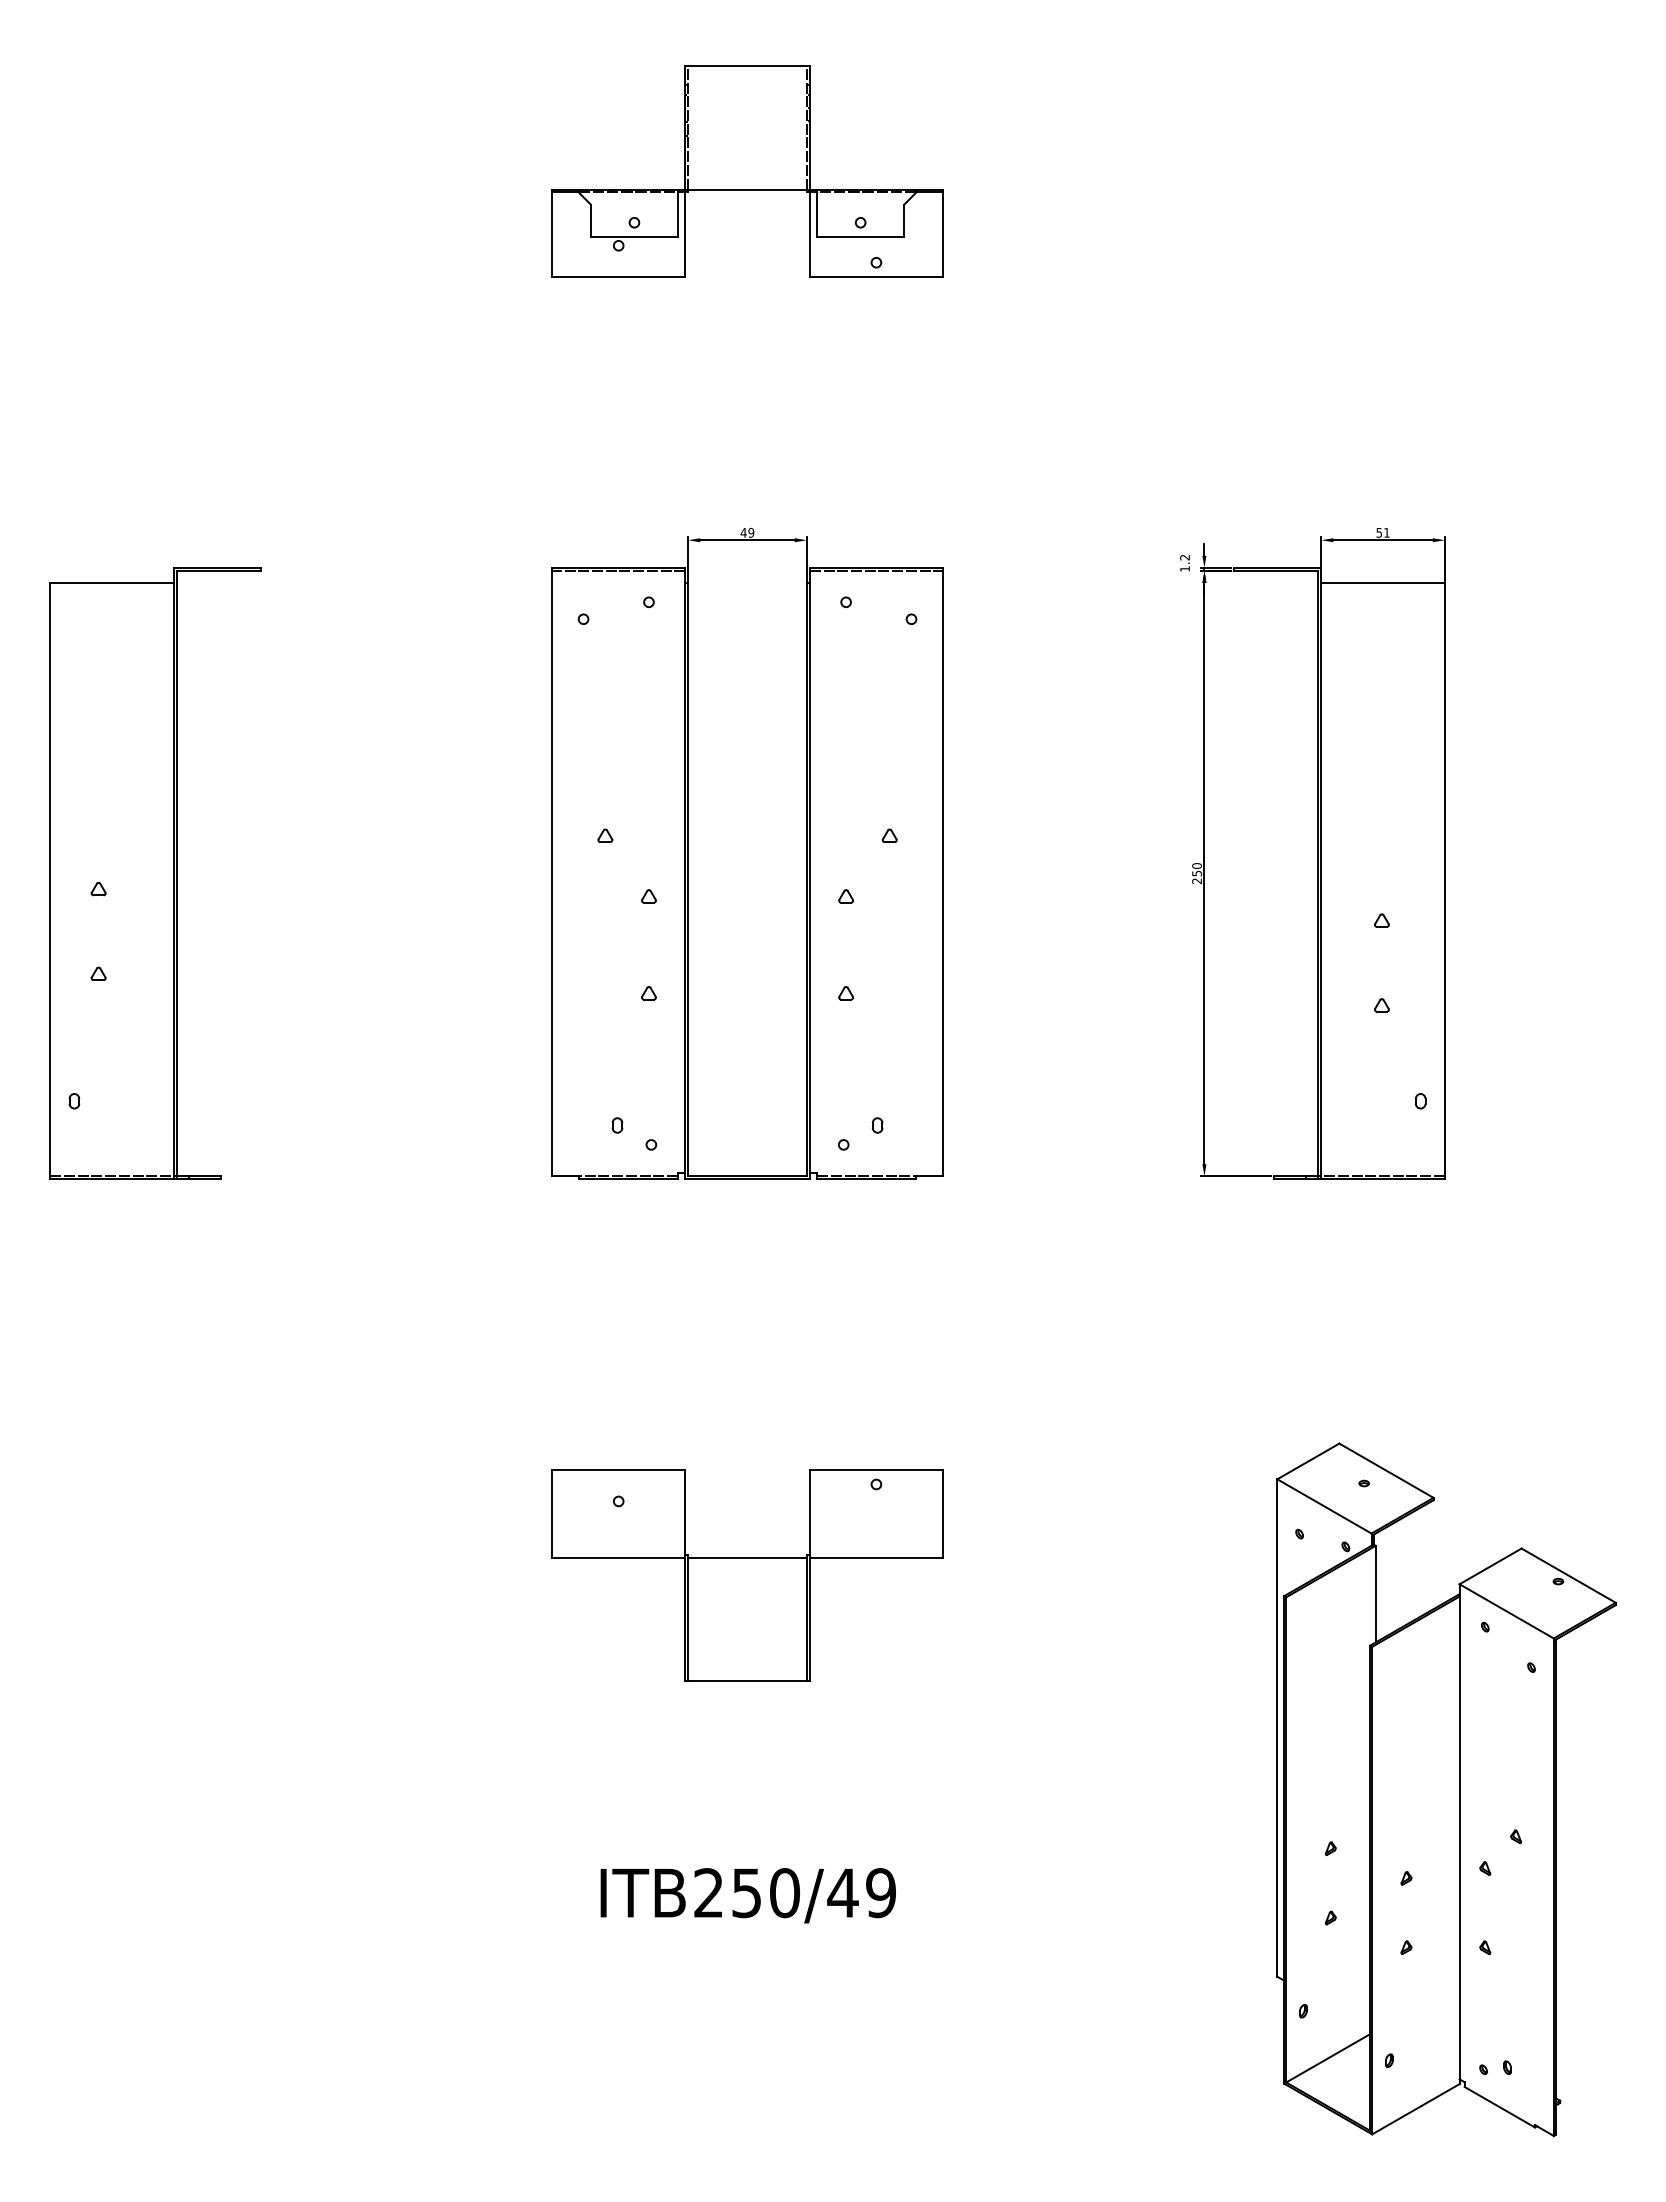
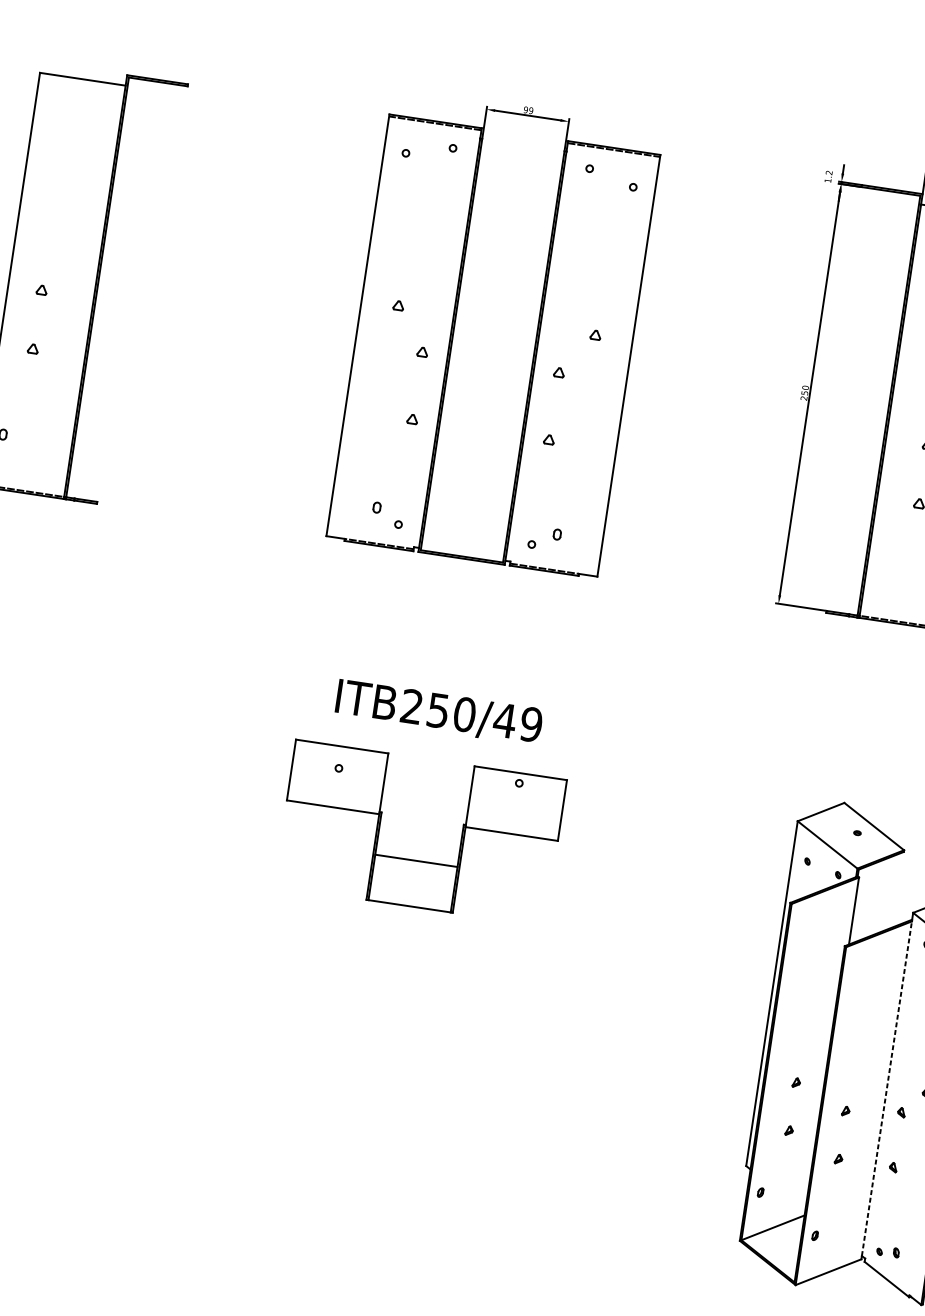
text: (743, 532) -> (525, 109), 49 -> 99
line: (747, 1557) -> (416, 860), moved
line: (1459, 1837) -> (886, 1088), solid -> dashed
text: (747, 1895) -> (438, 712), moved

